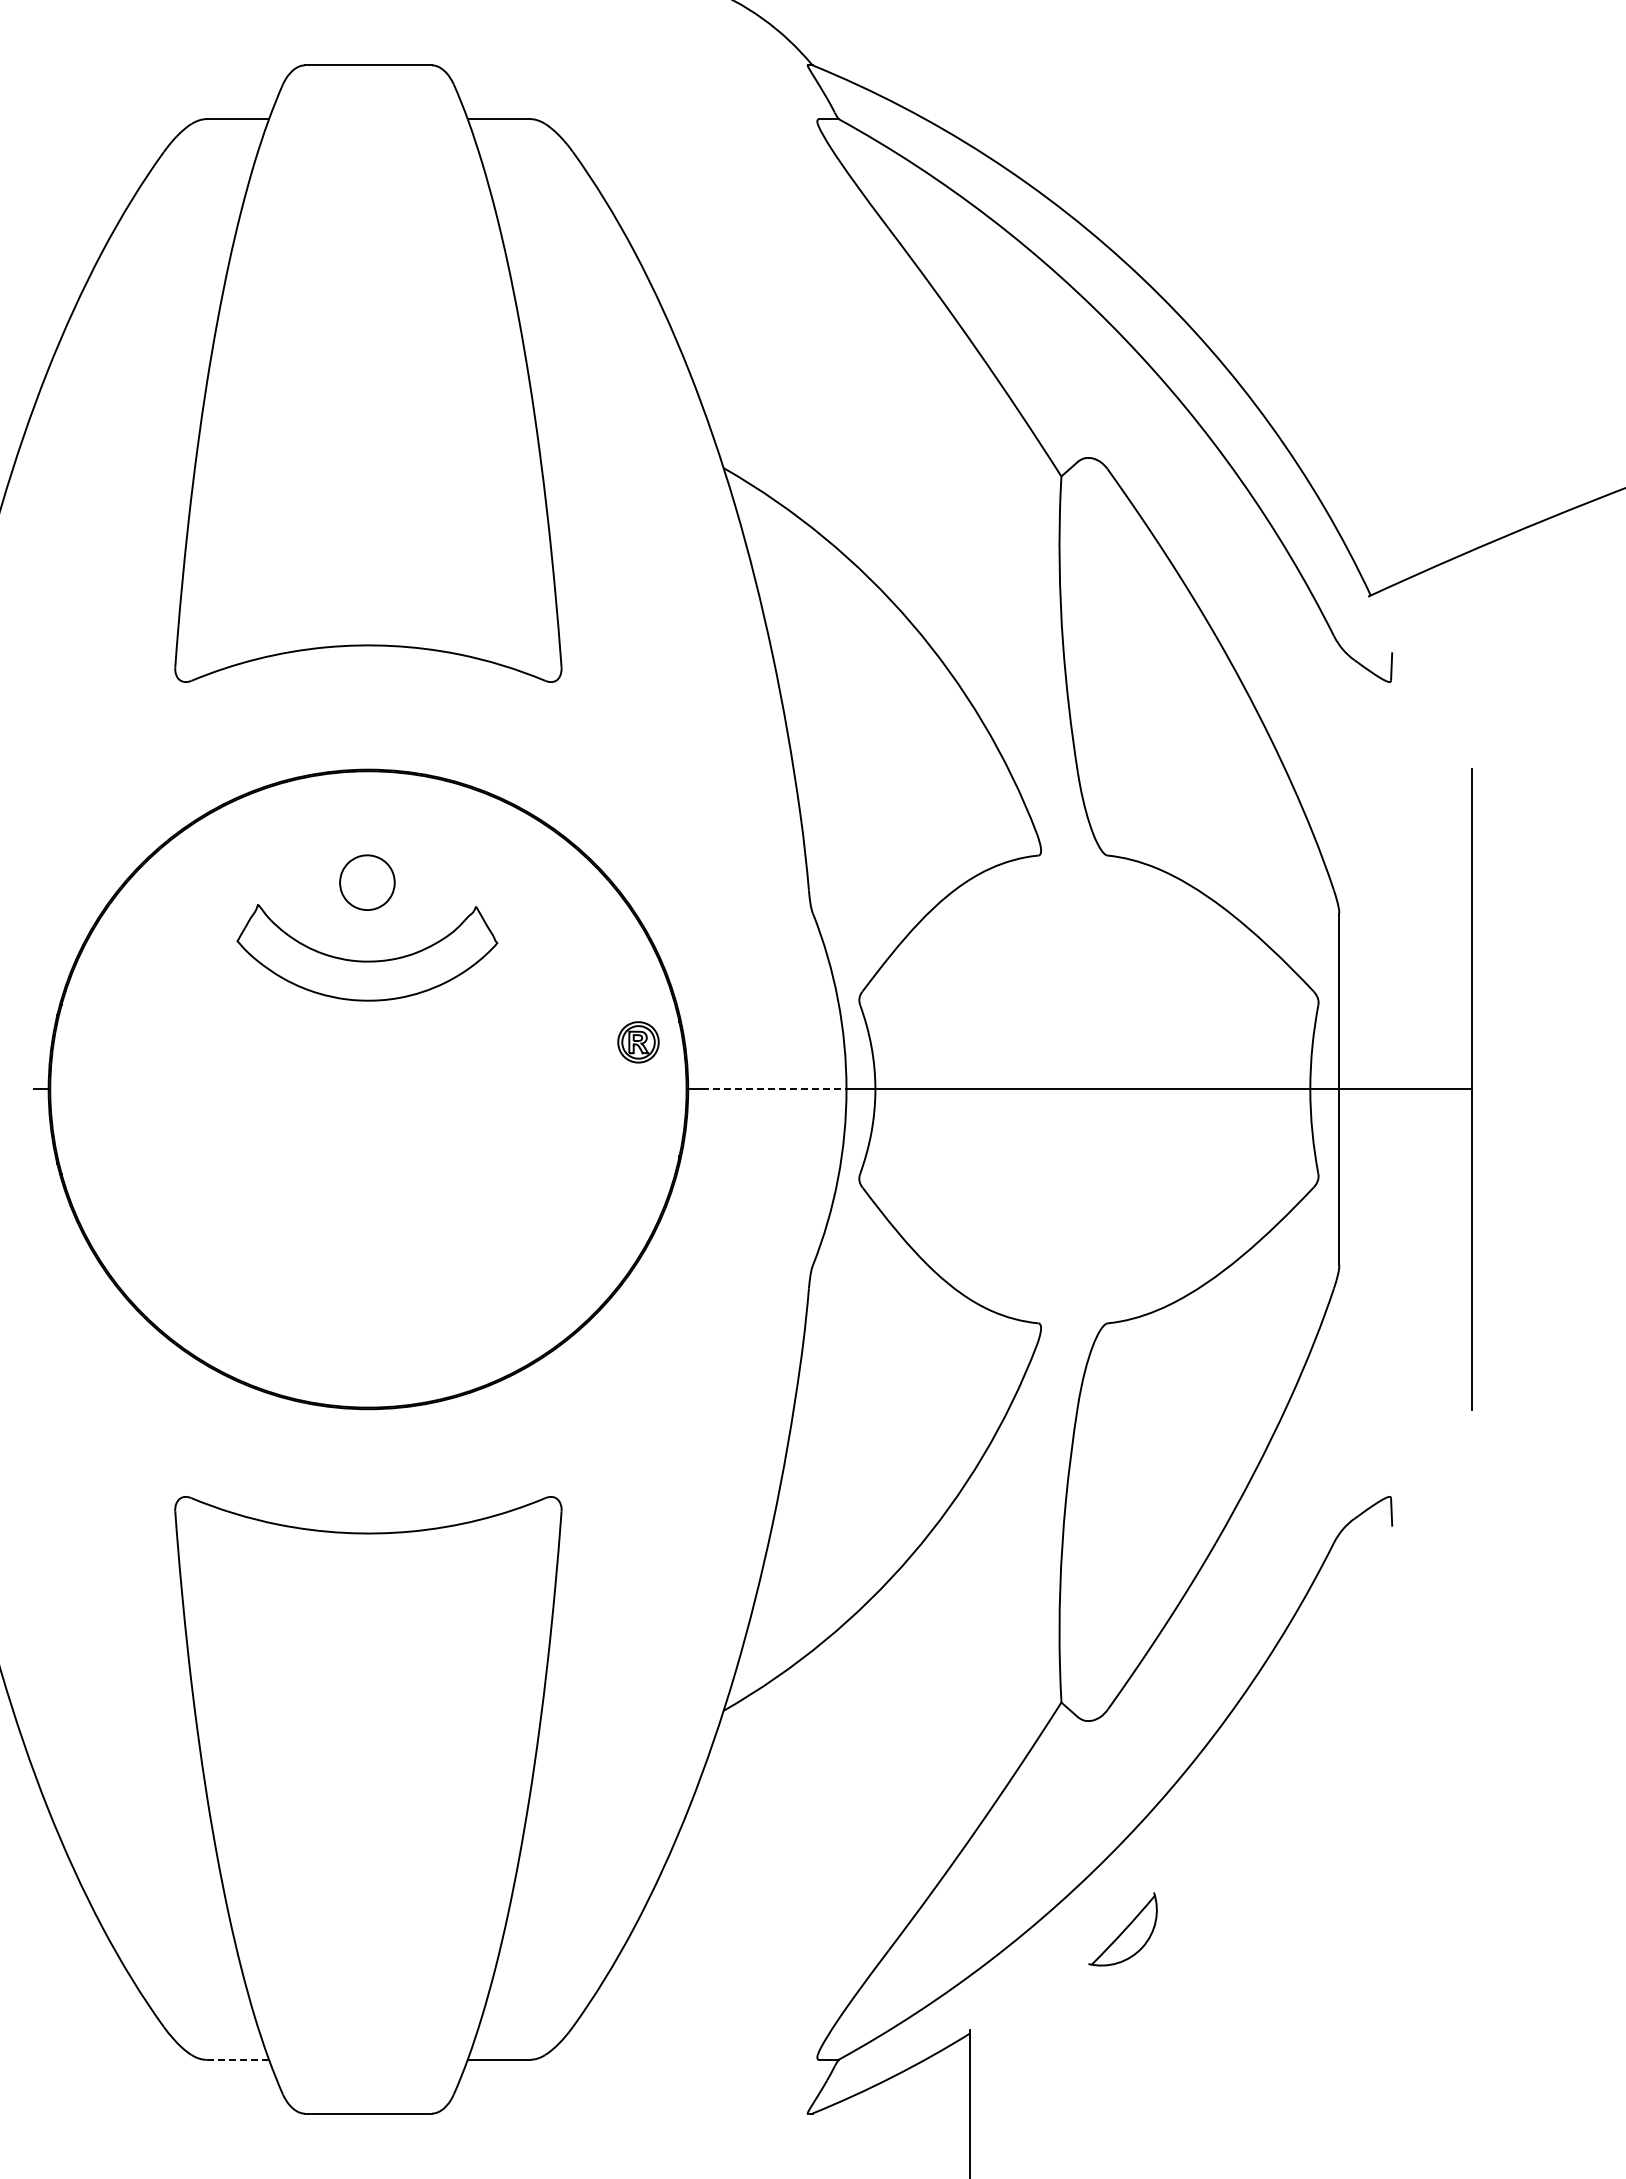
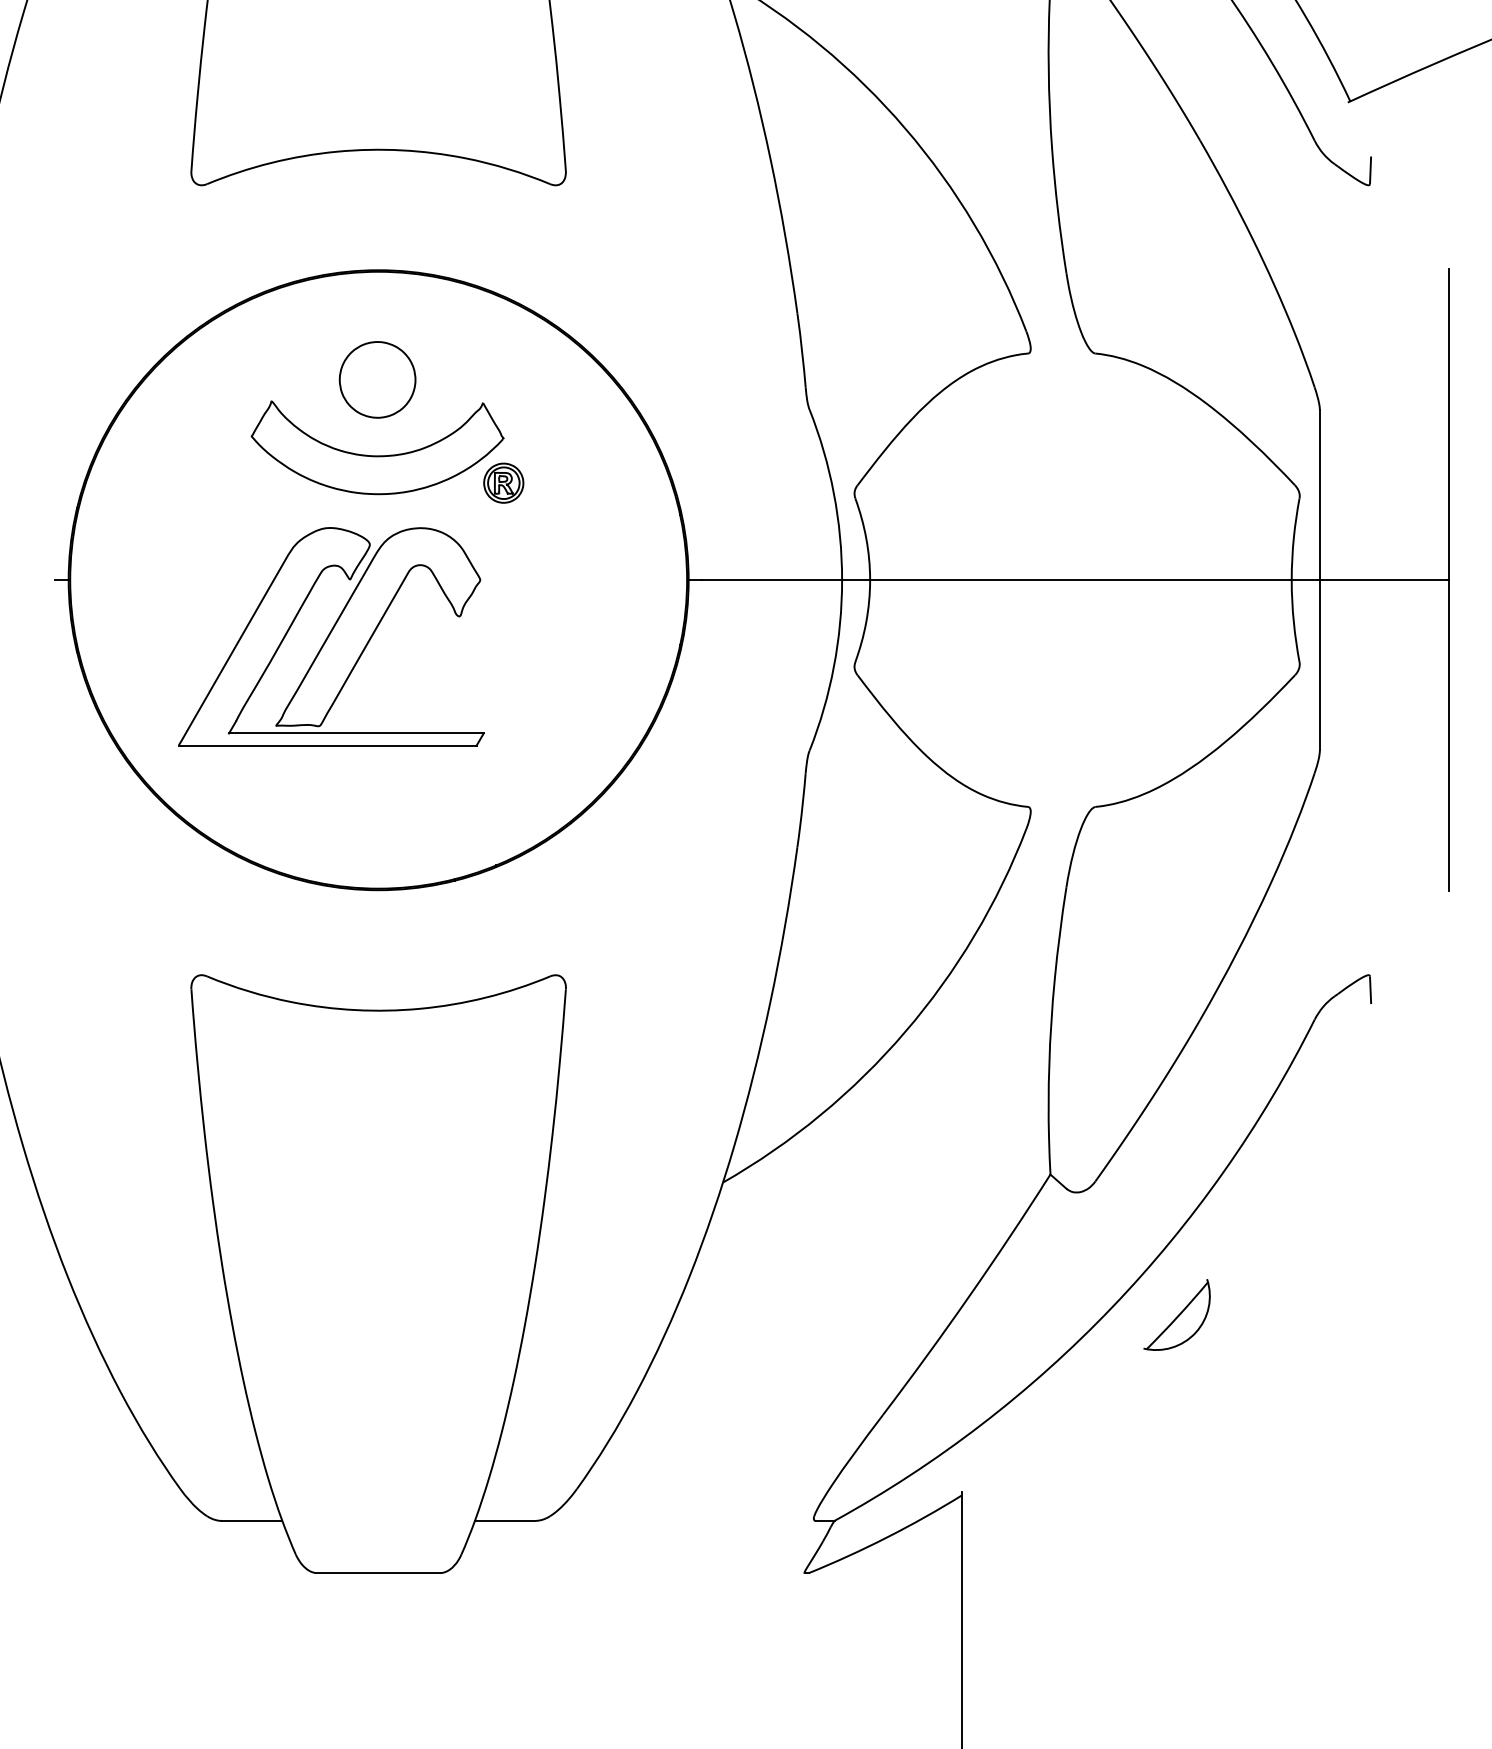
part: (367, 882) -> (377, 379), size x1.43
part: (638, 1042) -> (503, 483), moved
line: (774, 1089) -> (772, 580), dashed -> solid
part: (319, 1147) -> (331, 636), added
part: (1122, 1929) -> (1176, 1315), moved
line: (237, 2059) -> (251, 1520), dashed -> solid

